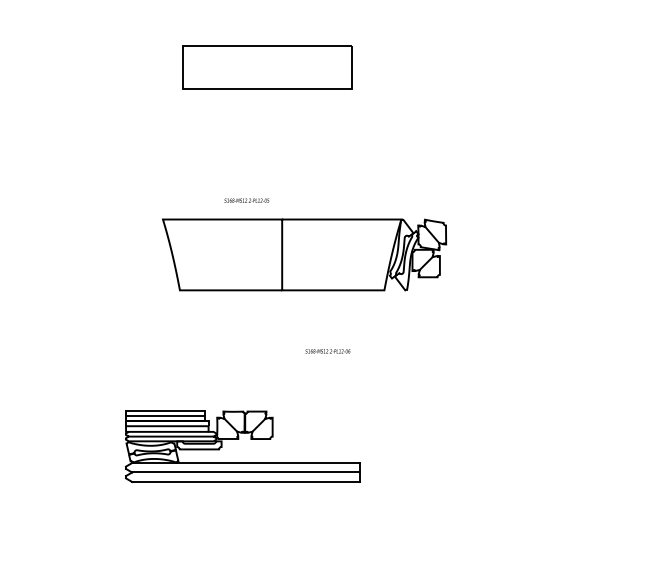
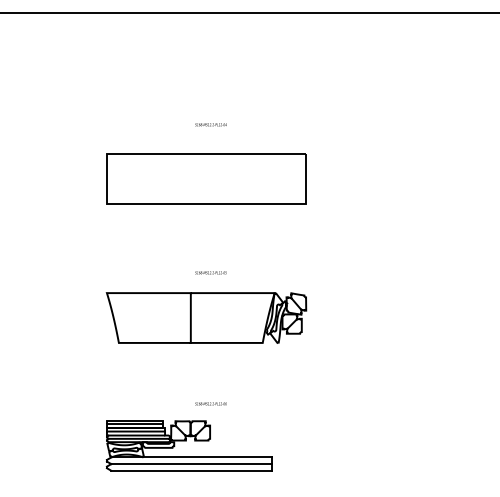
part: (267, 66) -> (206, 178), size x1.67
text: (246, 200) -> (210, 272), moved
part: (304, 254) -> (206, 317), moved
text: (327, 350) -> (210, 403), moved

